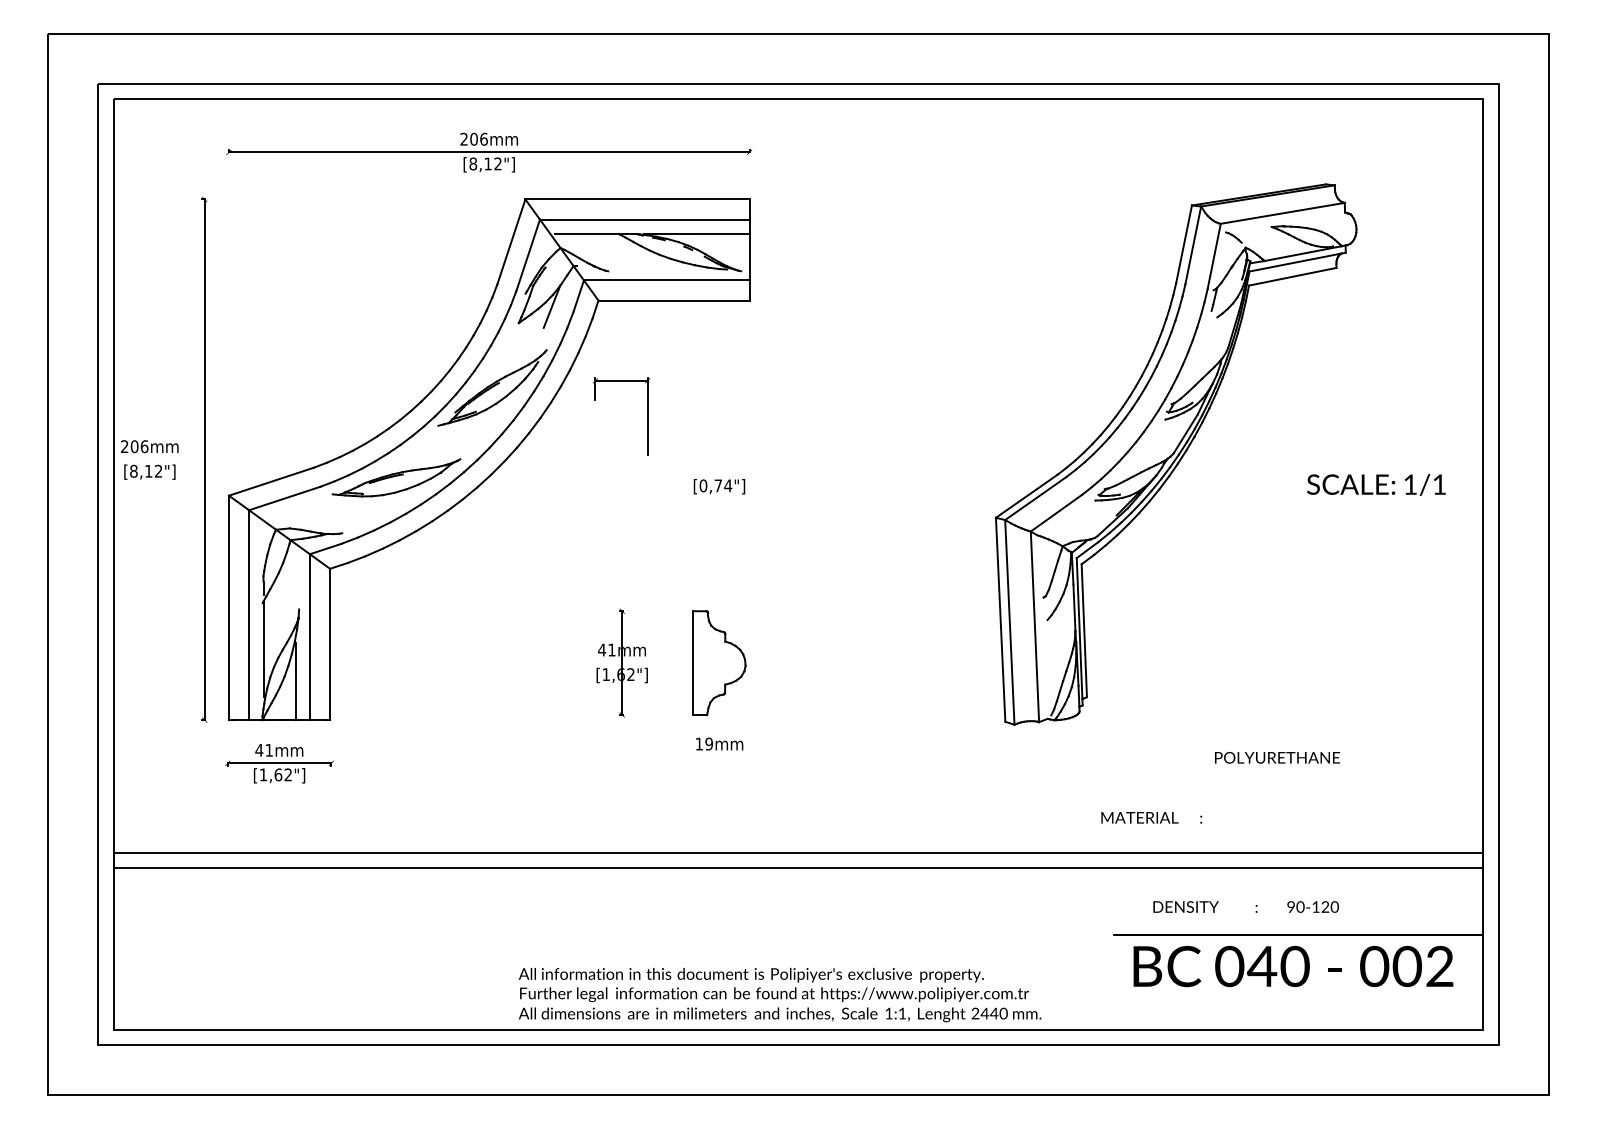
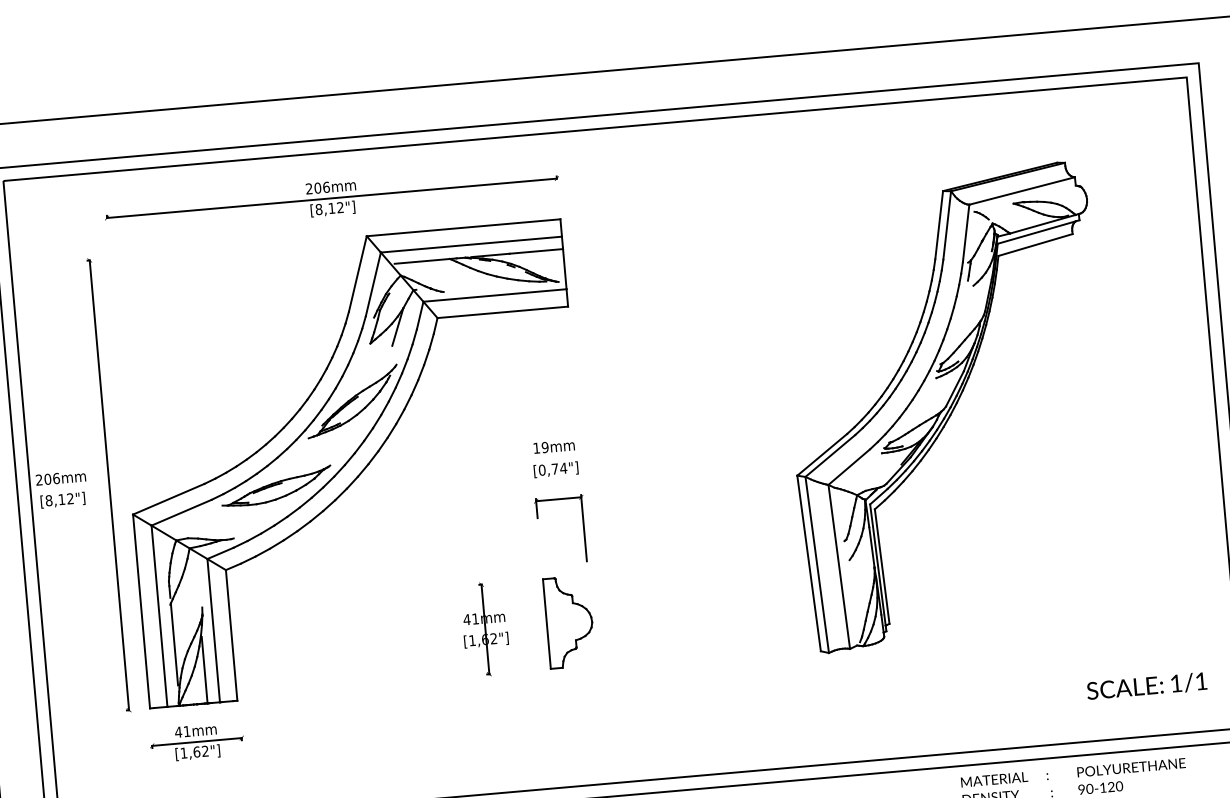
part: (647, 416) -> (583, 528), moved
text: (1376, 484) -> (1146, 685), moved
text: (719, 743) -> (554, 446), moved
text: (1277, 757) -> (1131, 767), moved
text: (1151, 817) -> (1004, 778), moved

